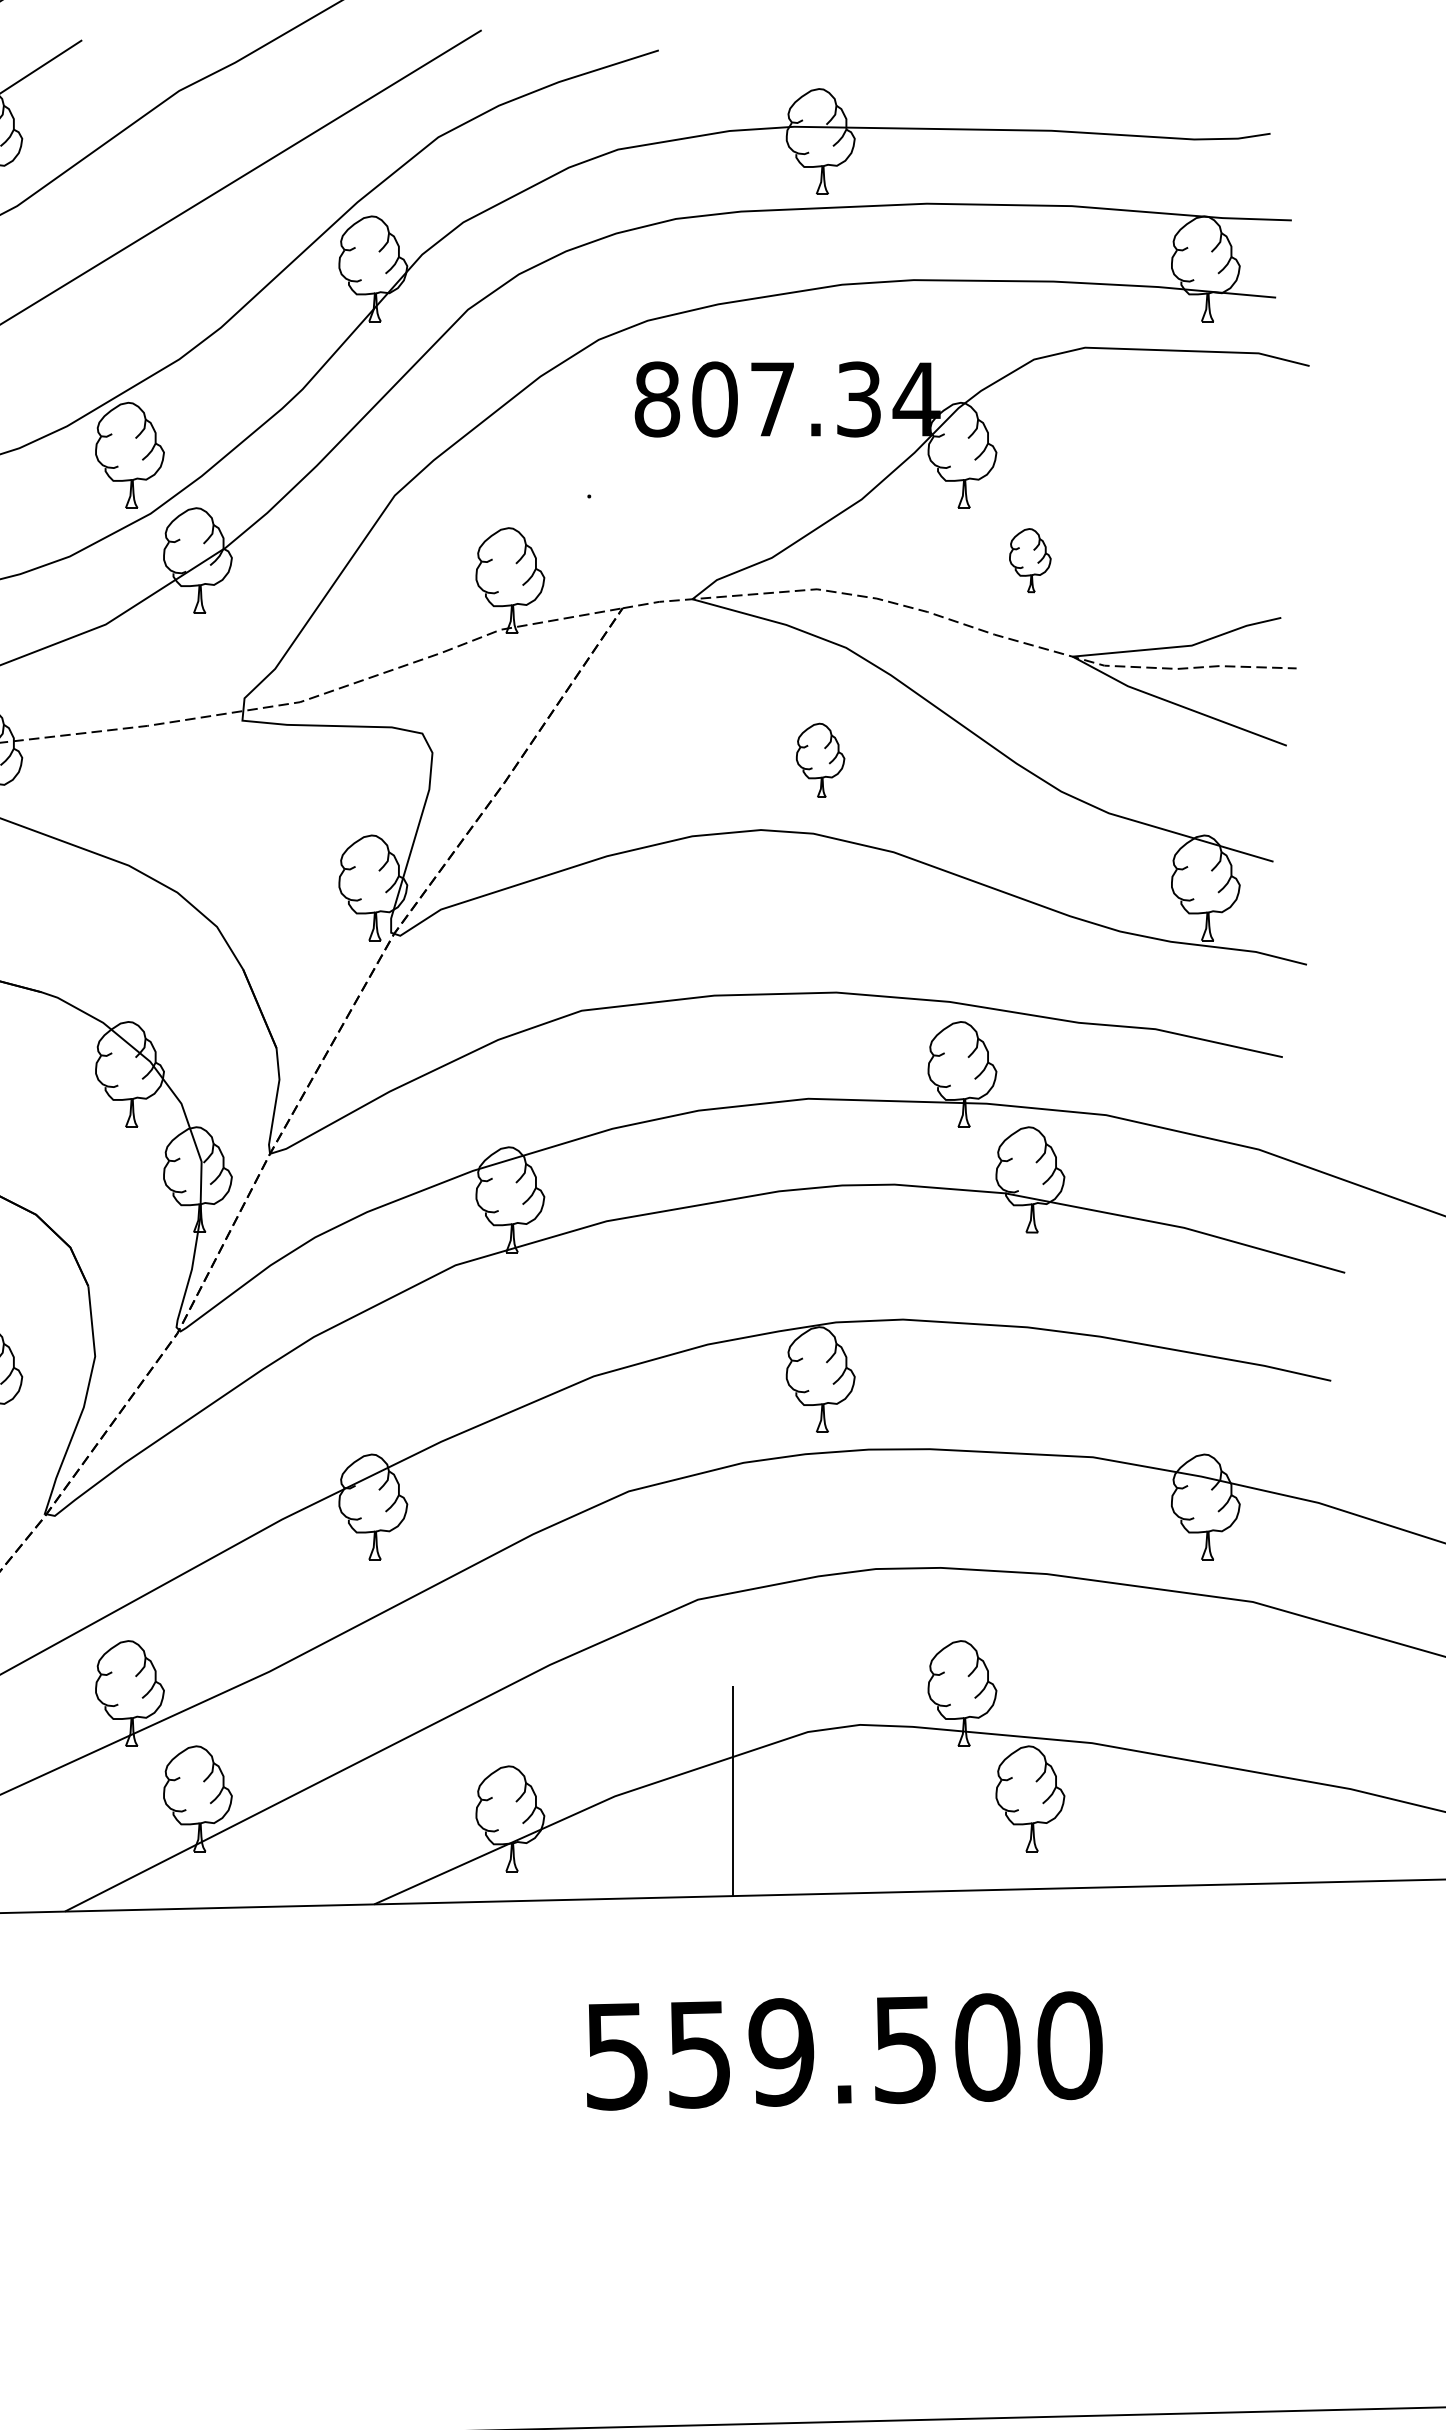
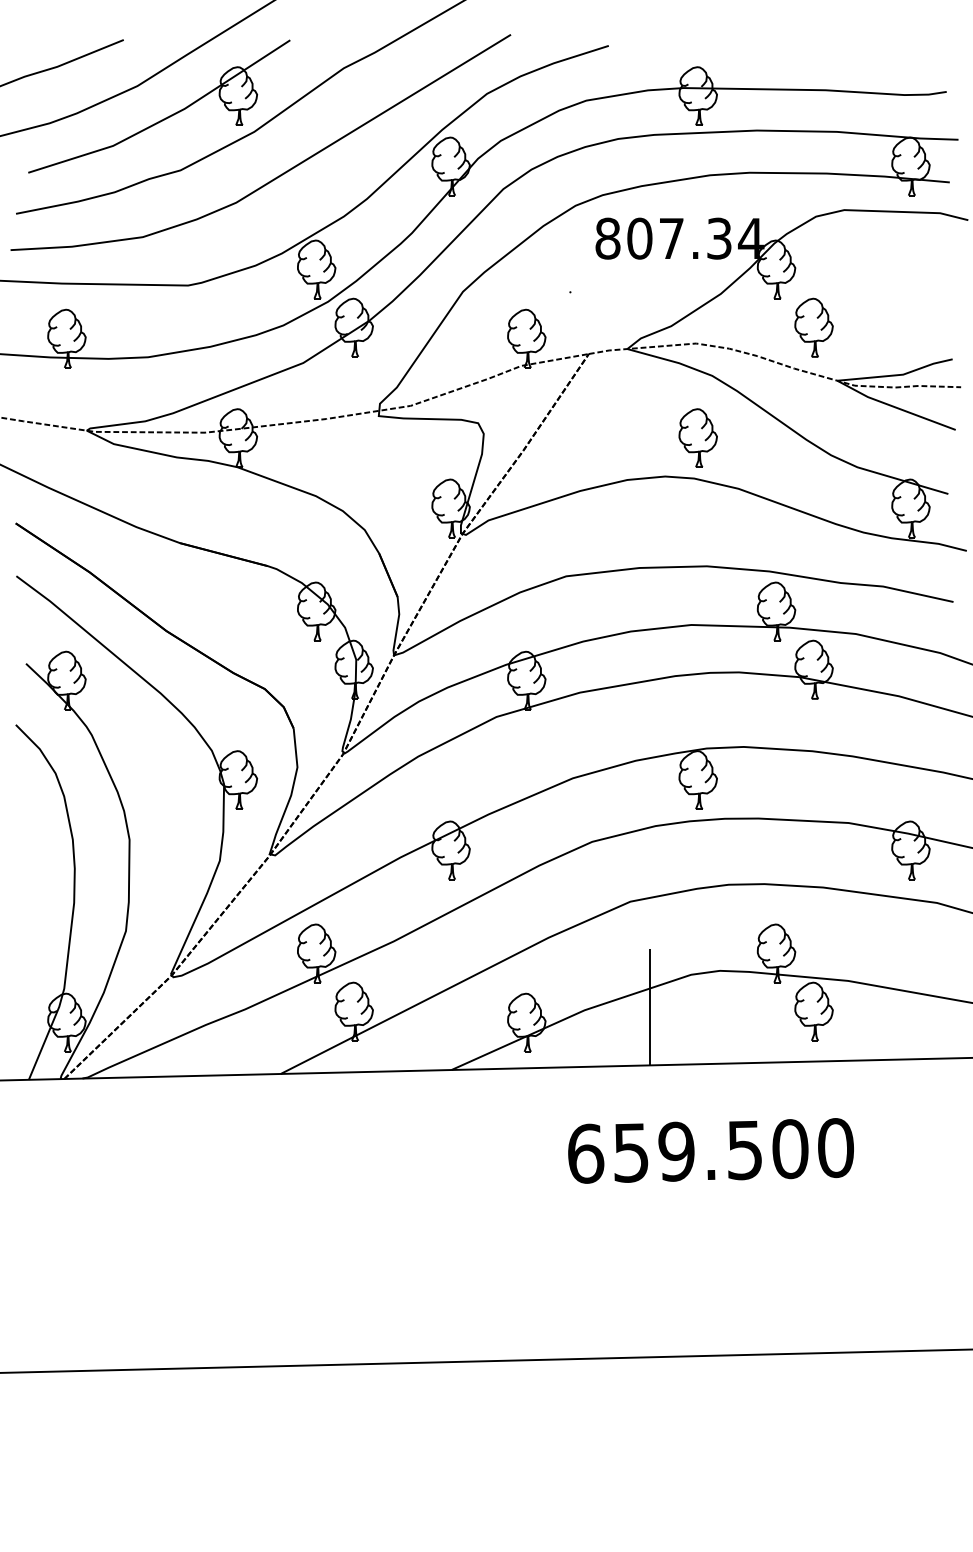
part: (1029, 560) -> (813, 327), size x1.67
part: (819, 759) -> (697, 437), size x1.43
text: (618, 2055) -> (586, 1153), 559.500 -> 659.500

